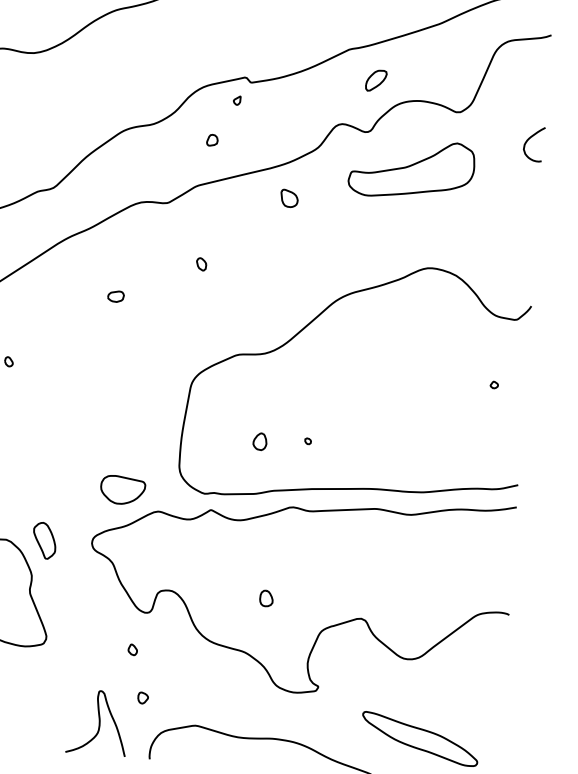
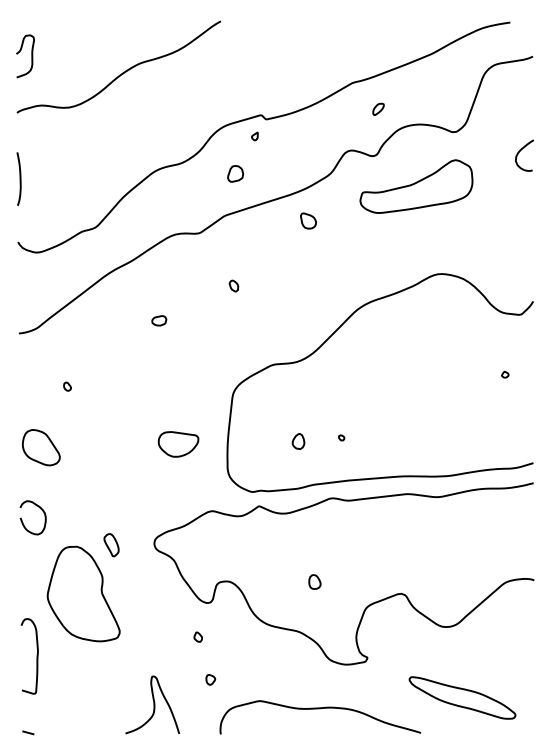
part: (376, 80) -> (378, 109), size x0.6
part: (211, 139) -> (234, 173), size x1.6
part: (122, 490) -> (178, 444), moved
part: (44, 541) -> (111, 545), size x0.7
curve: (98, 722) -> (153, 704), moved

